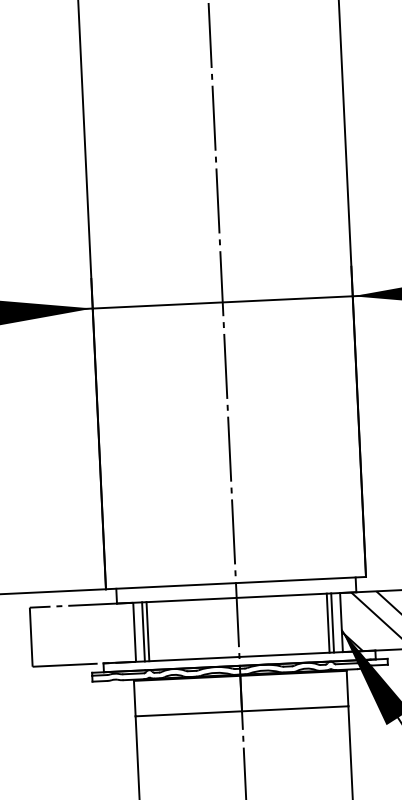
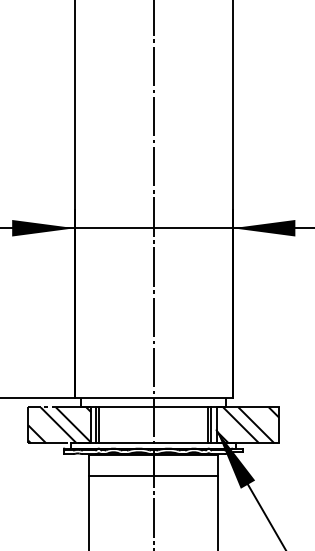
hatch: (82, 634) -> (59, 425), added

